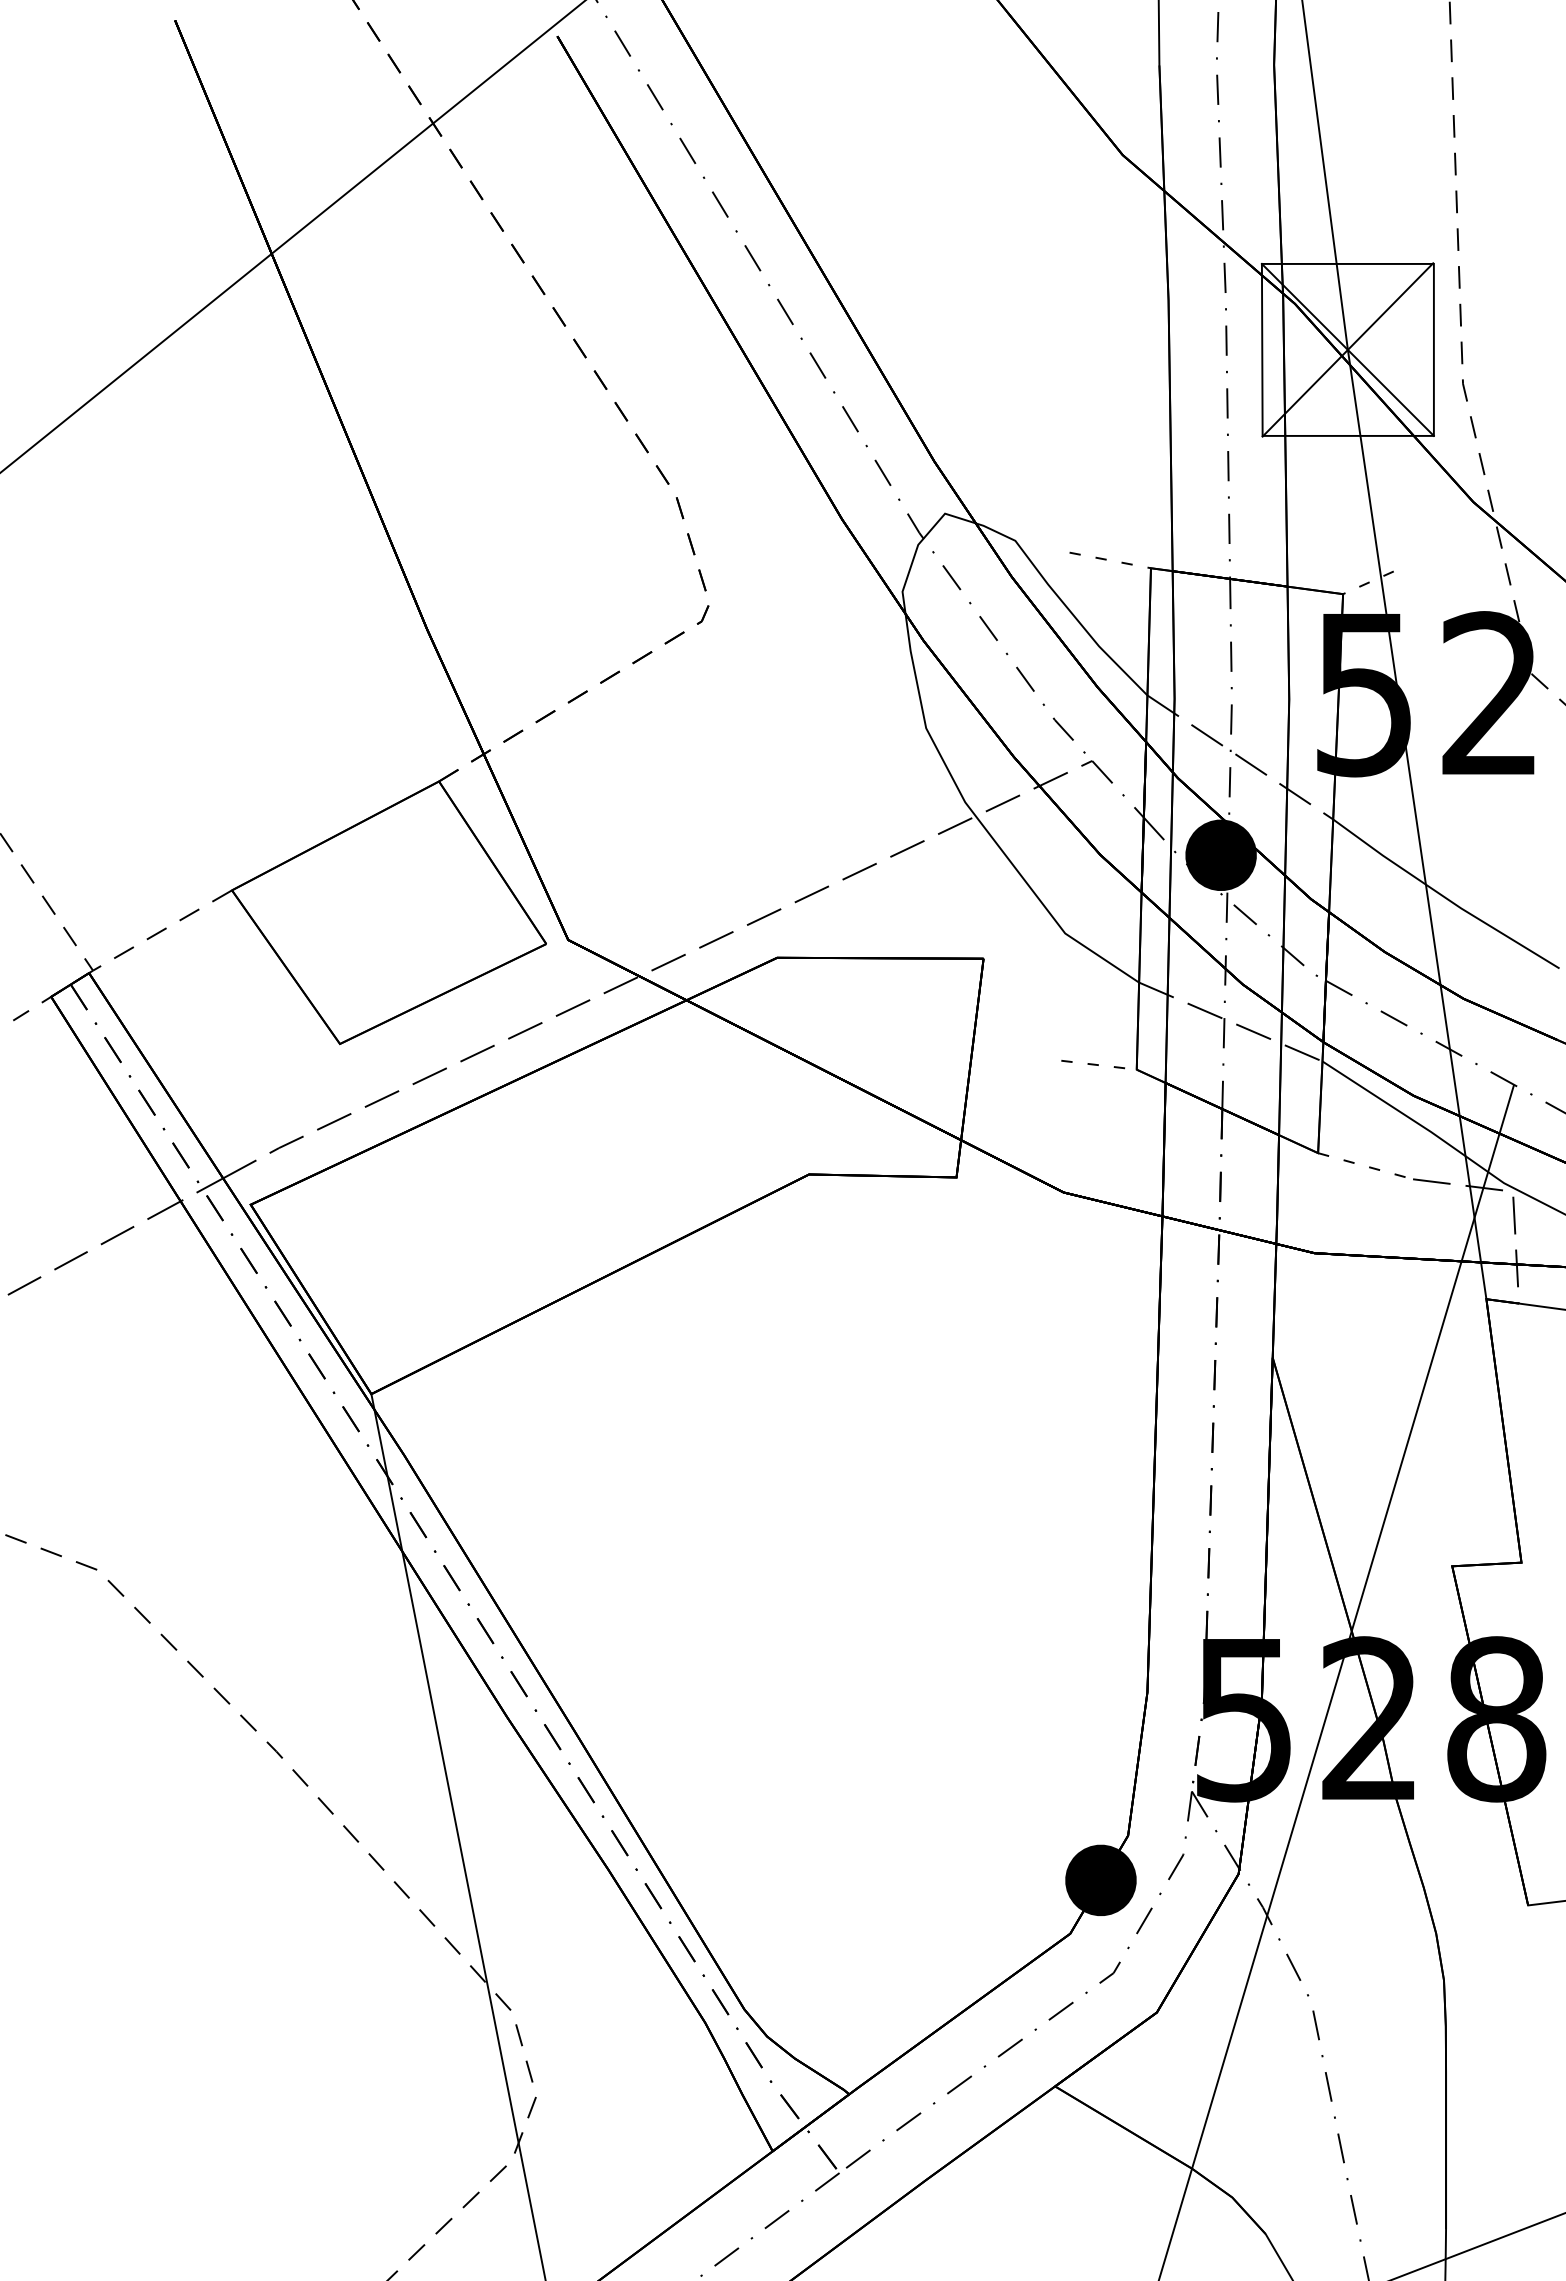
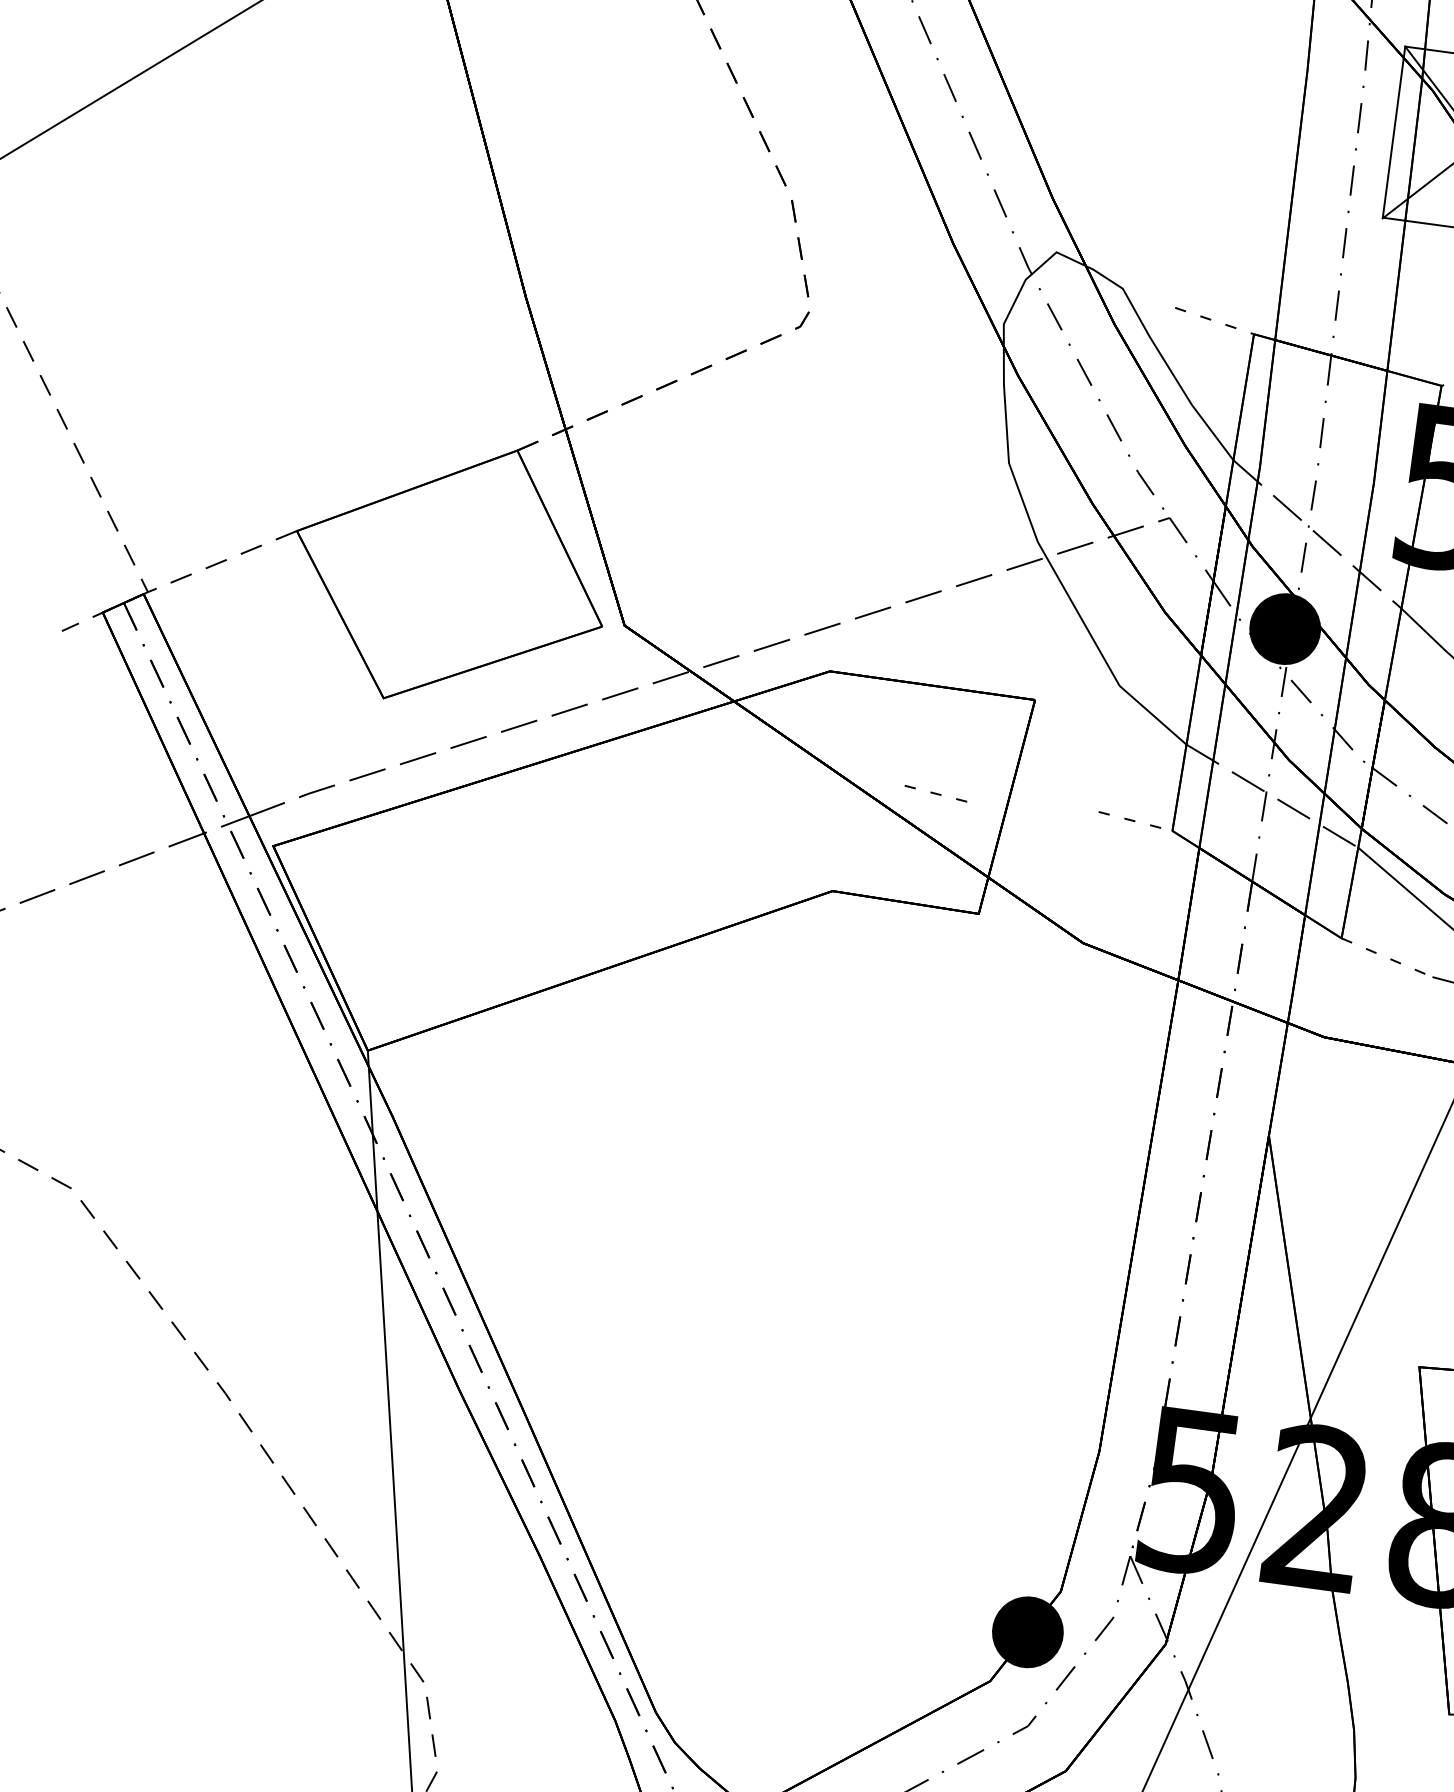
line: (898, 1064) -> (936, 793), added

